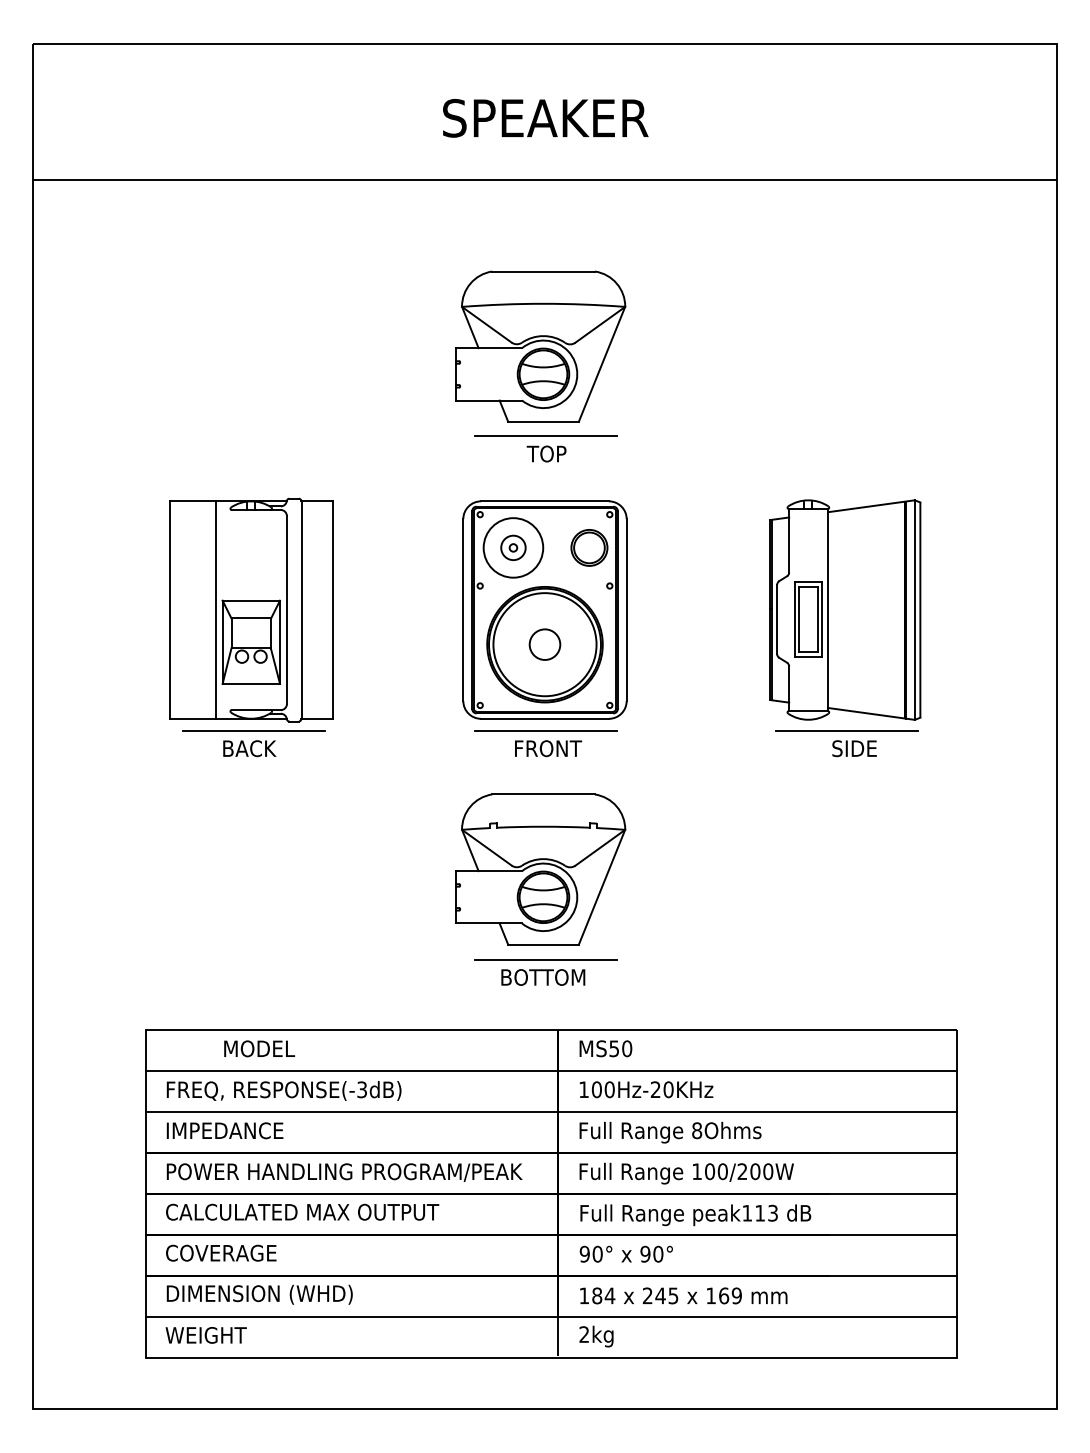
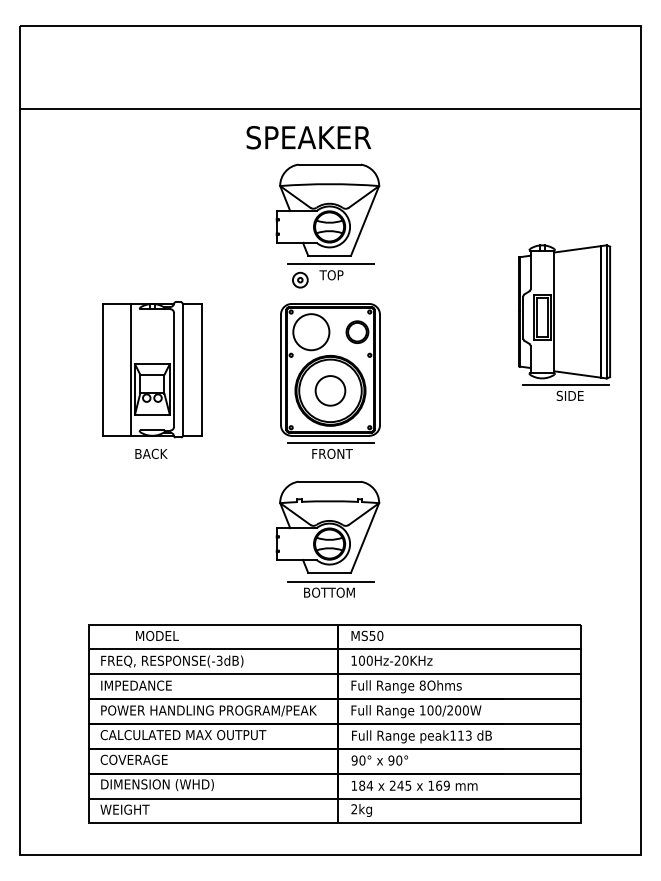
text: (545, 117) -> (308, 137), moved
part: (513, 546) -> (300, 279), moved
part: (845, 627) -> (564, 322), moved
circle: (545, 644) -> (330, 390), size x1.6
line: (254, 731) -> (154, 443), removed

